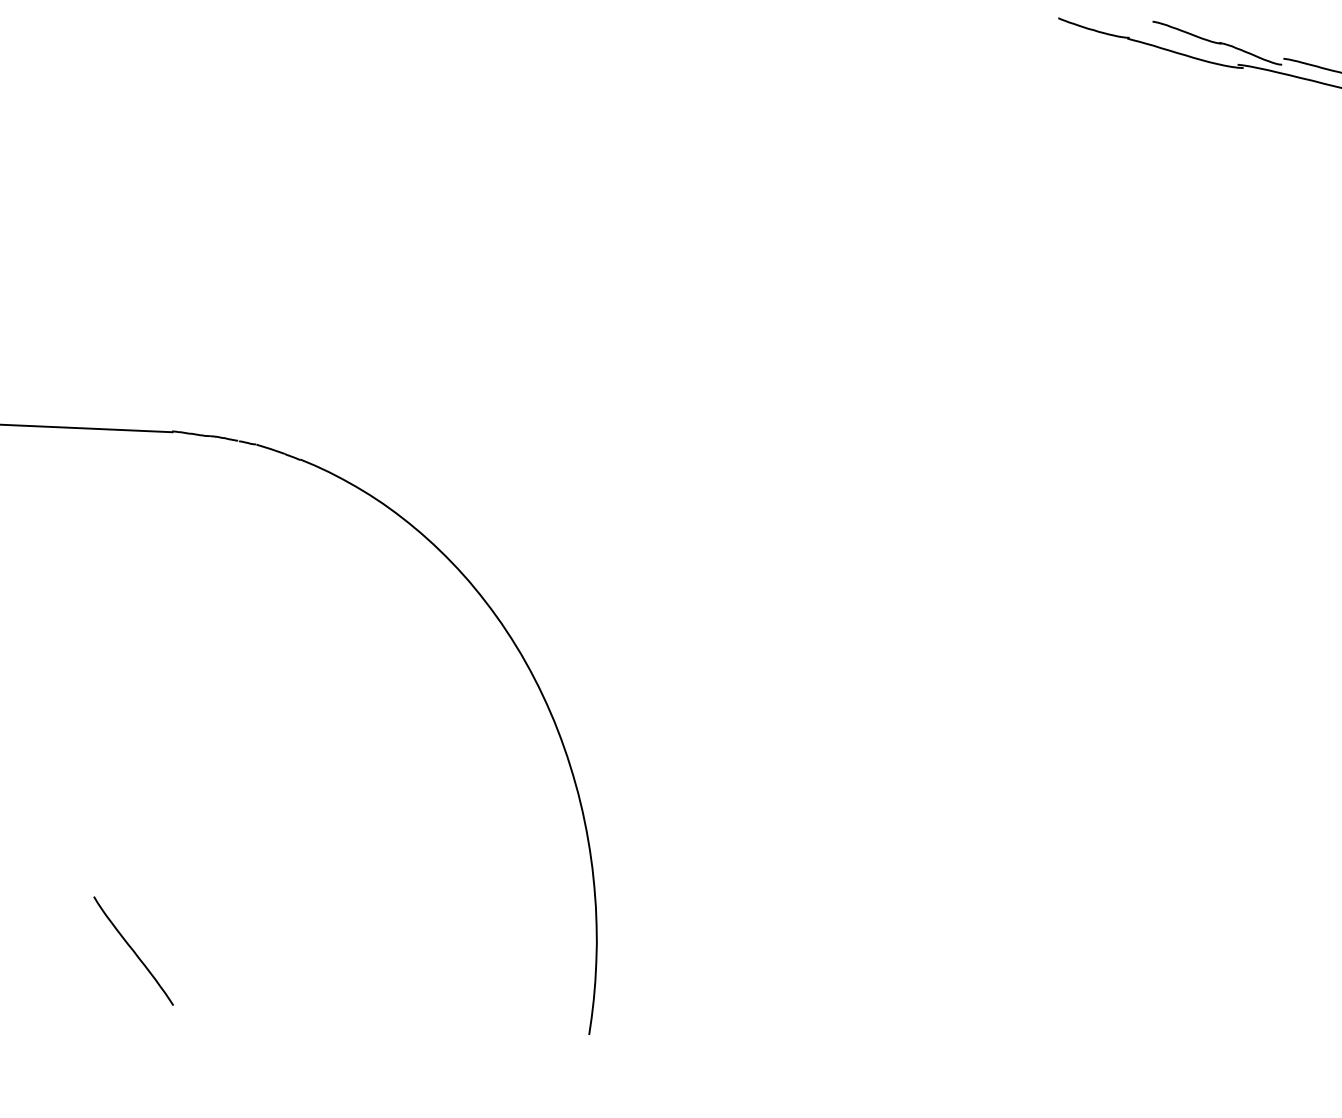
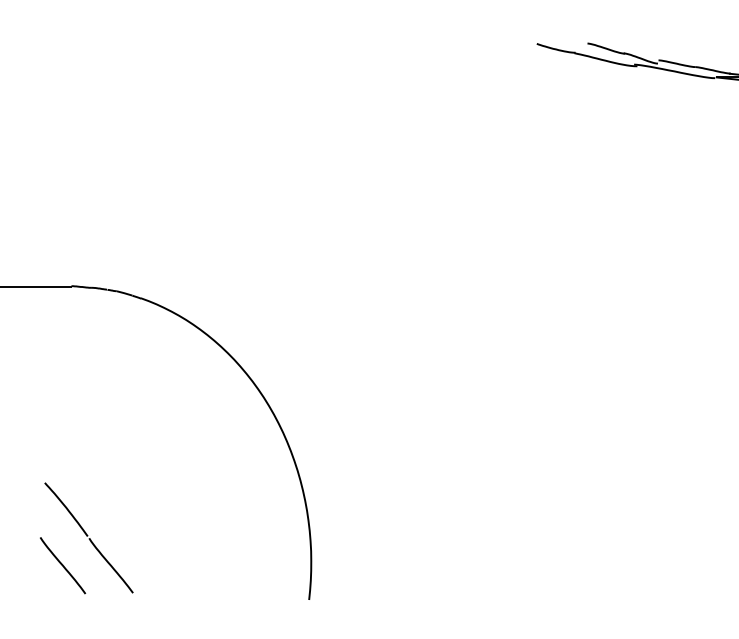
part: (183, 900) -> (88, 537), added

